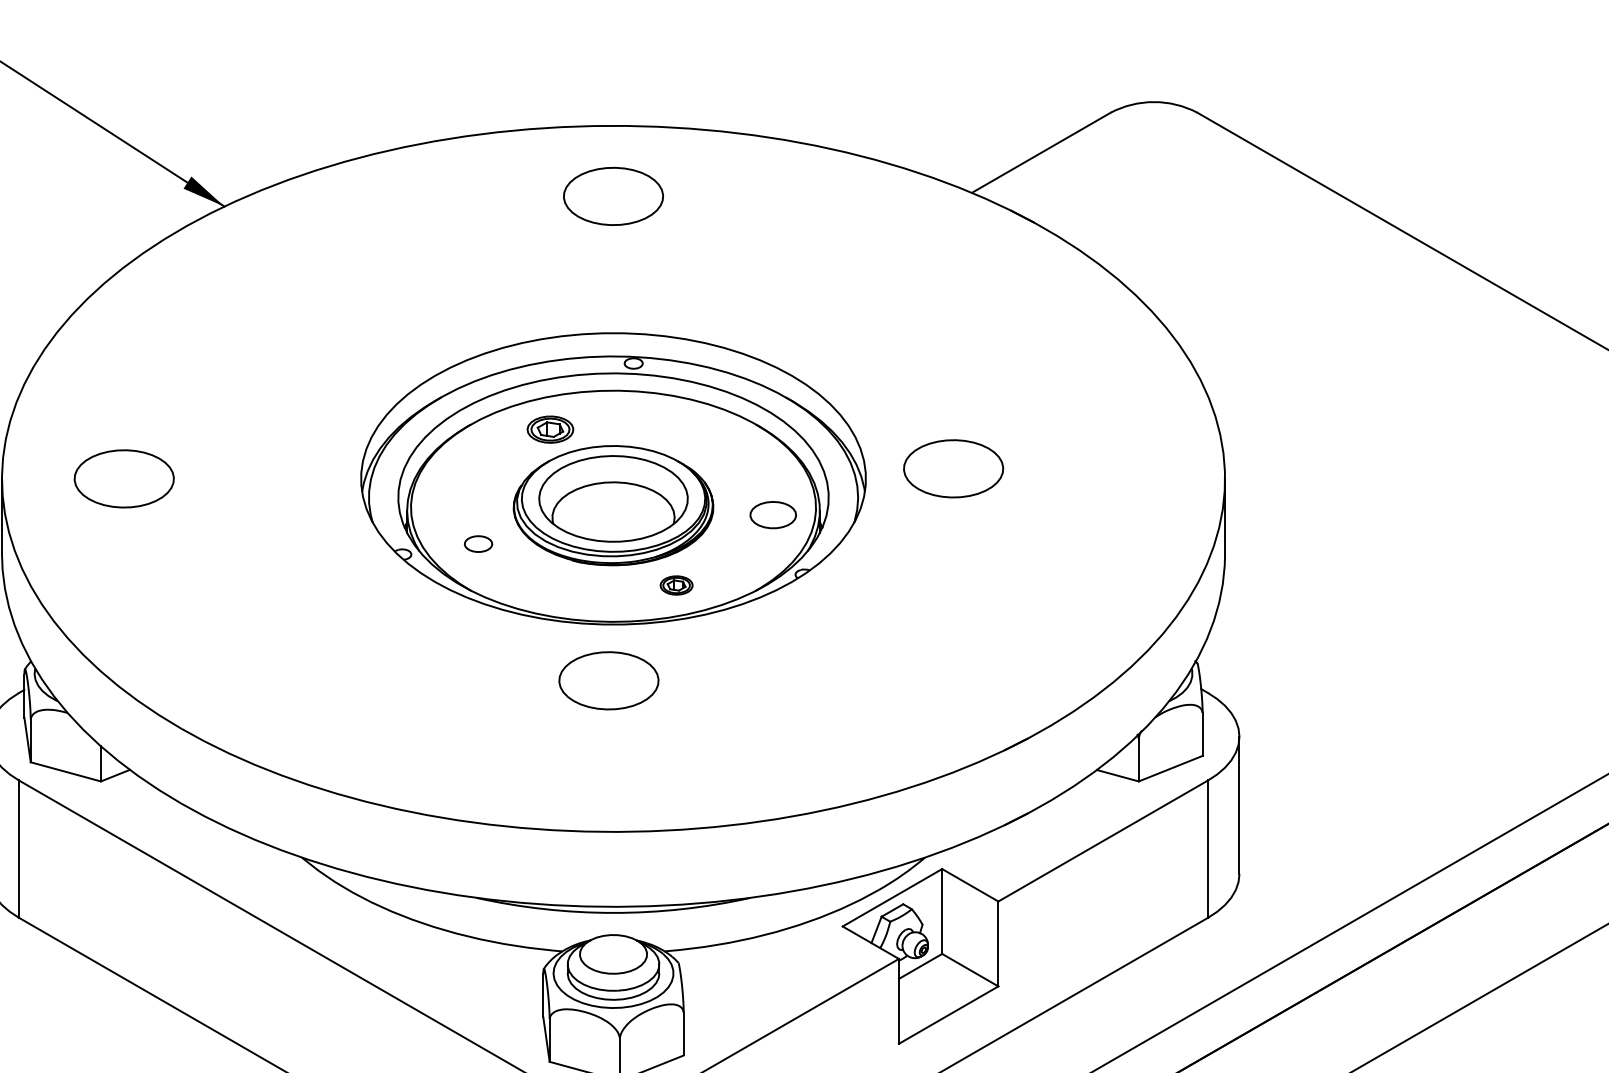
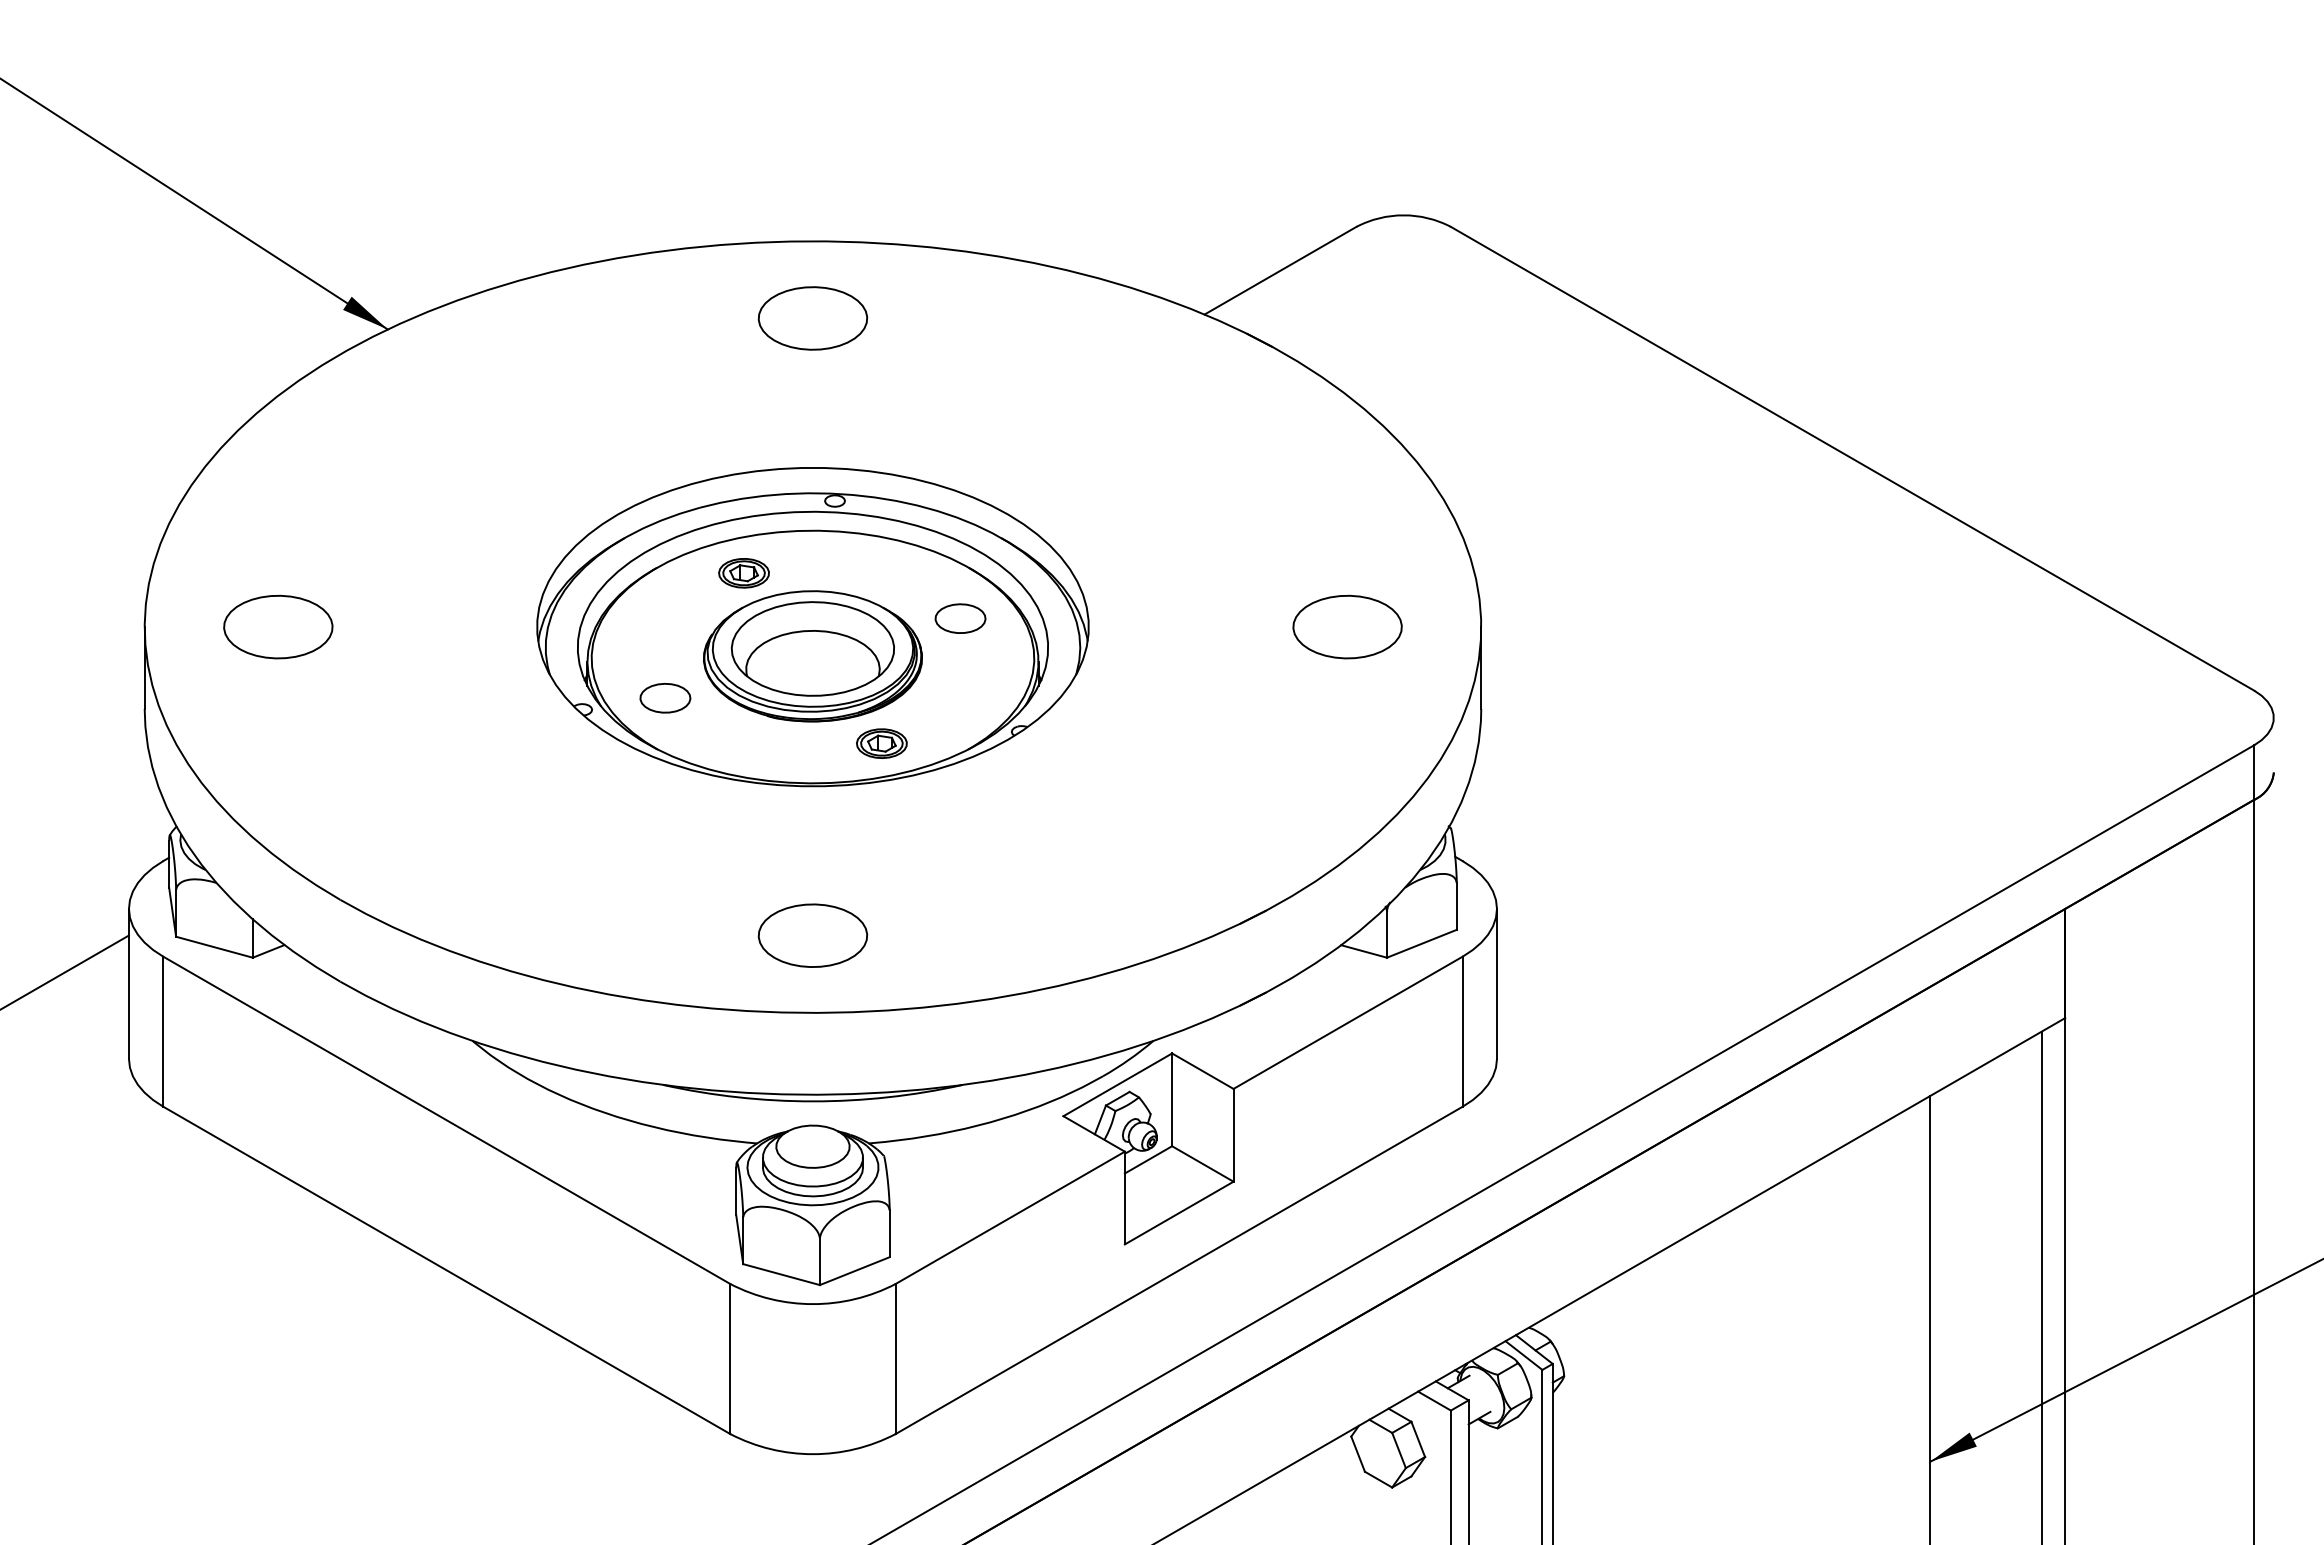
part: (953, 468) -> (1347, 626), moved
part: (773, 514) -> (960, 618), moved
part: (478, 544) -> (665, 698), size x1.67
part: (676, 585) -> (881, 743), size x1.43
part: (608, 680) -> (812, 935), moved

